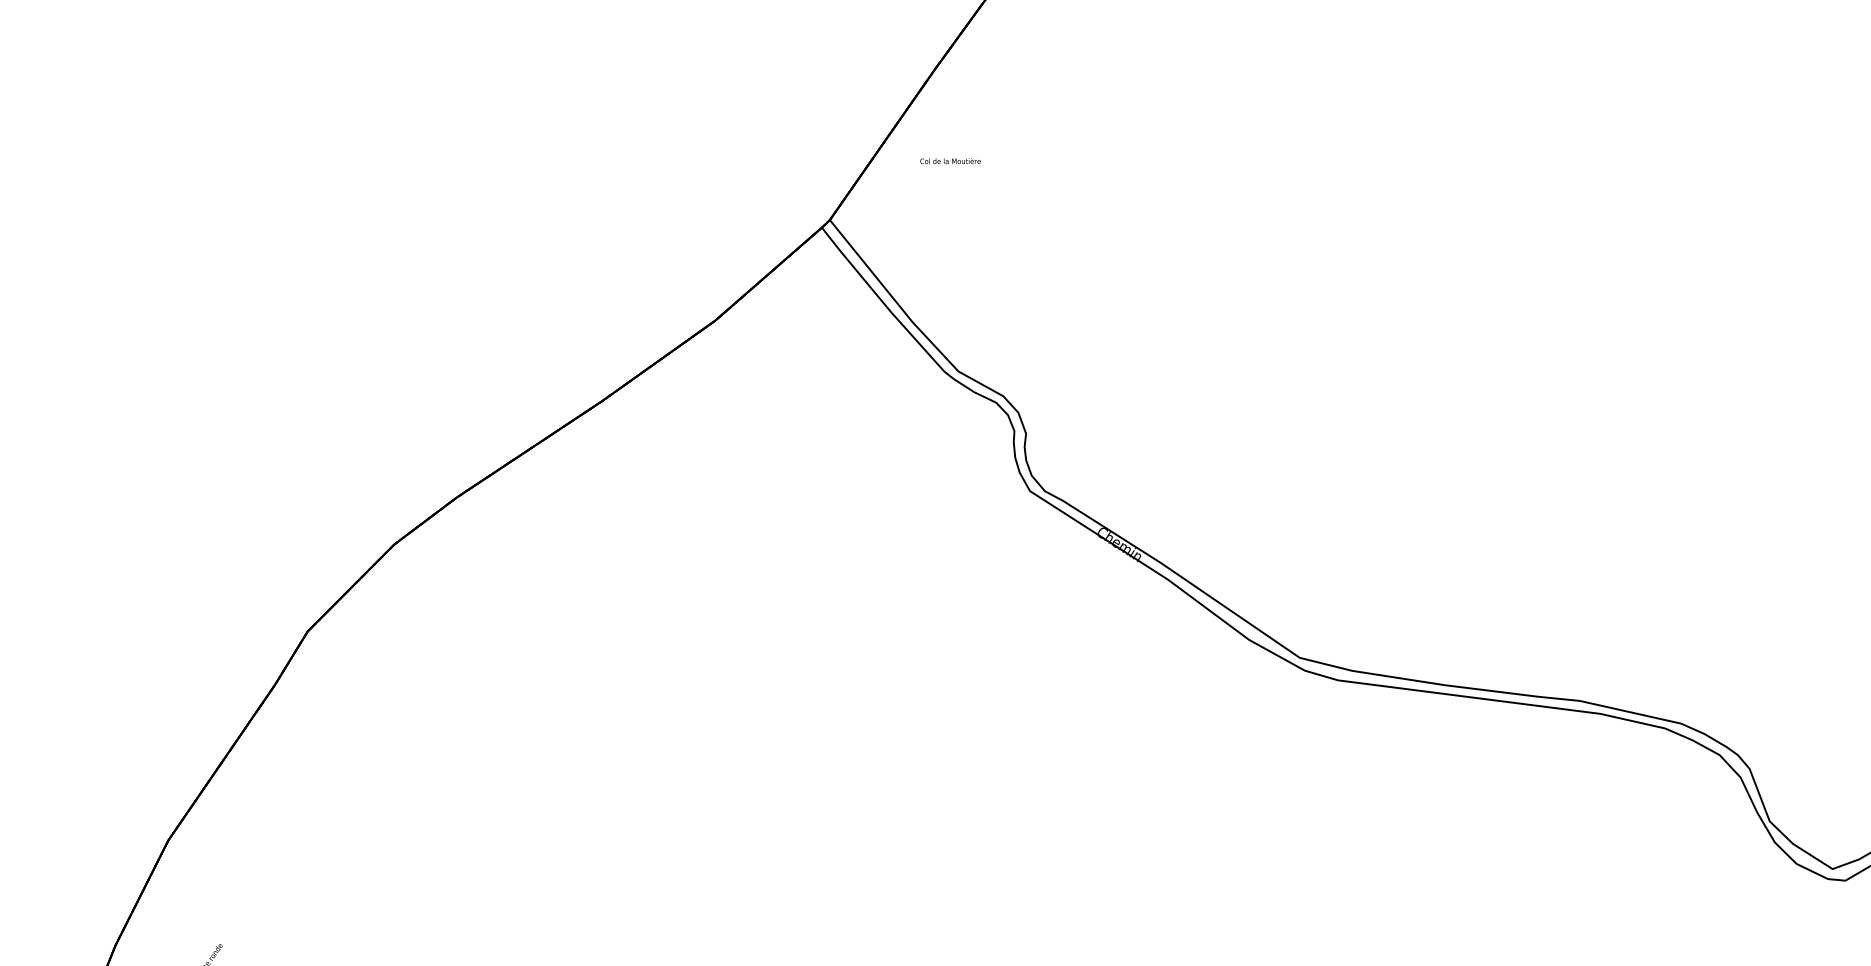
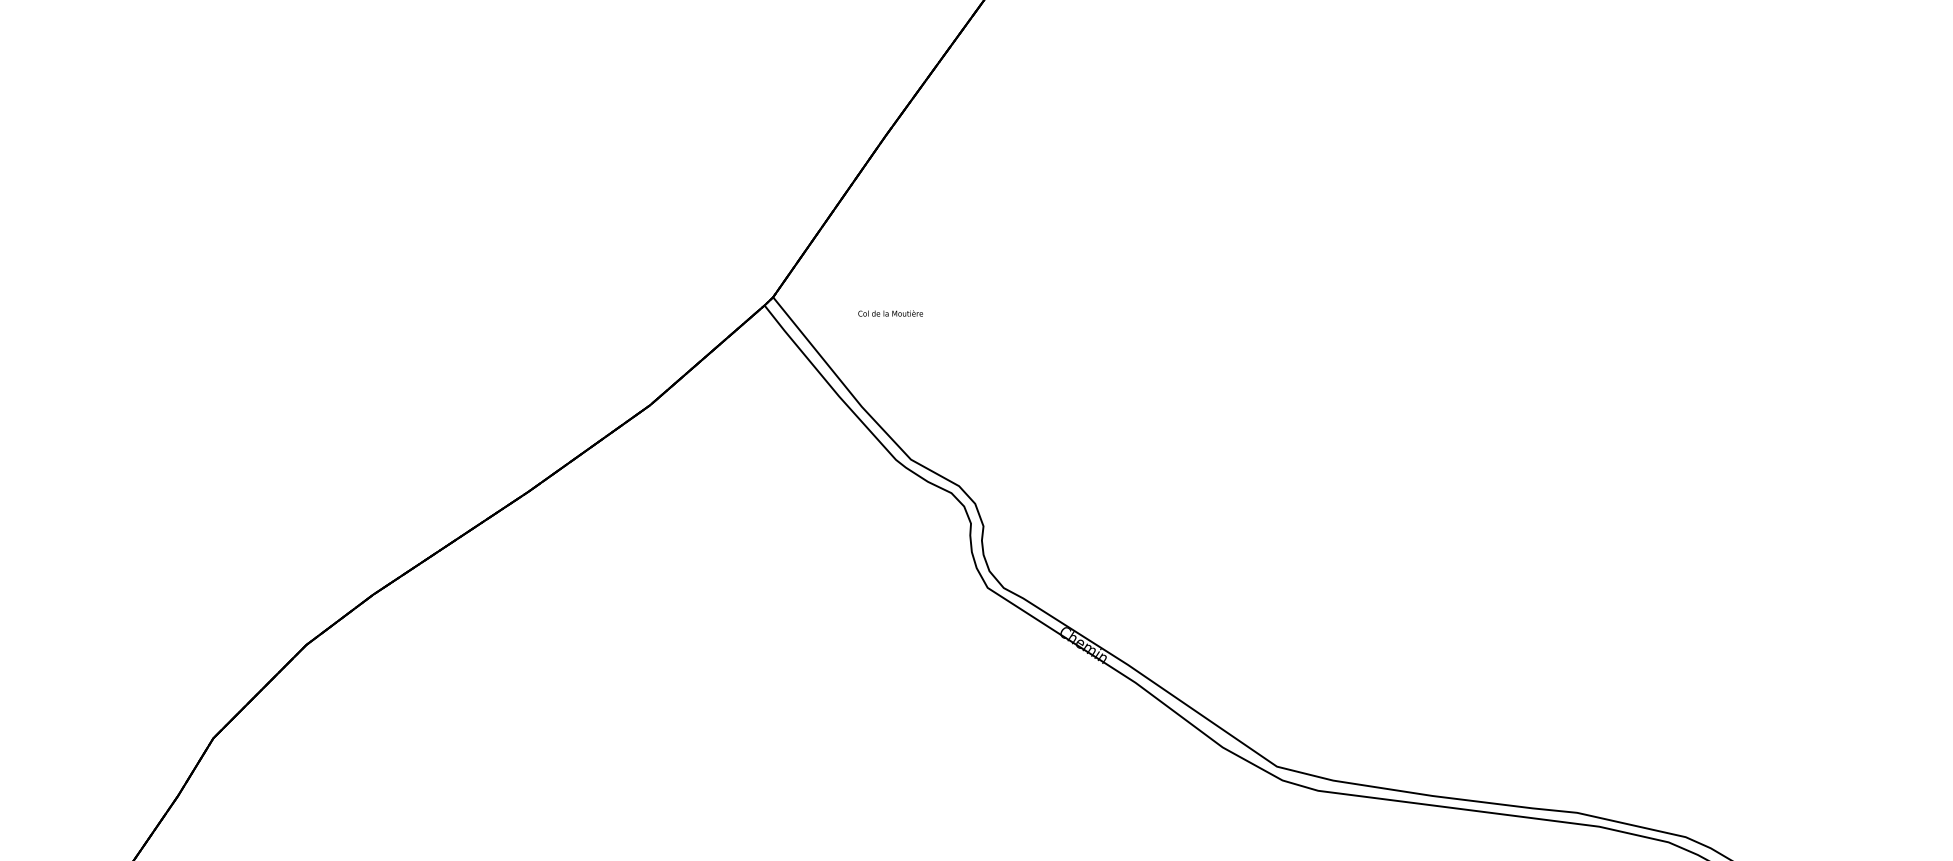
text: (950, 161) -> (890, 313), moved

